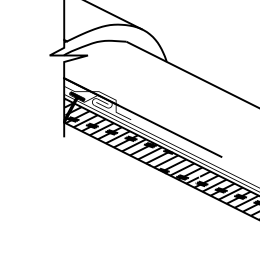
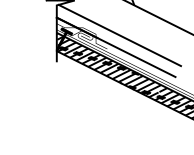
line: (147, 101) -> (119, 35), added

